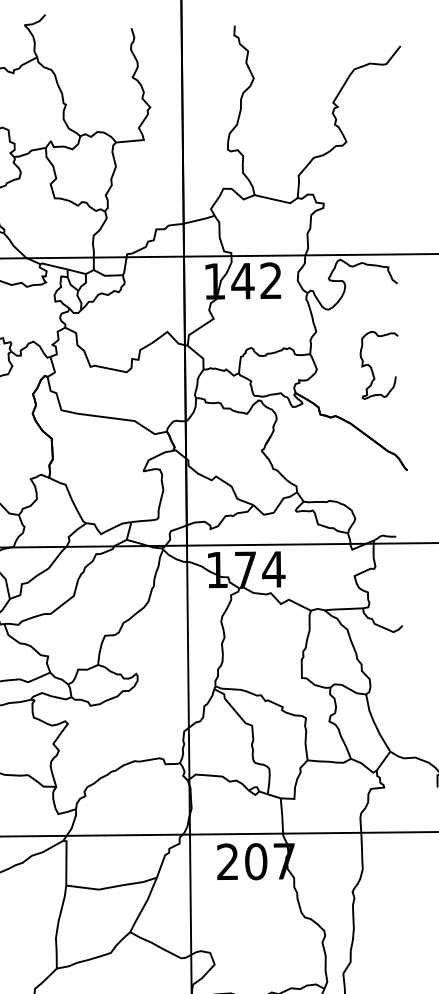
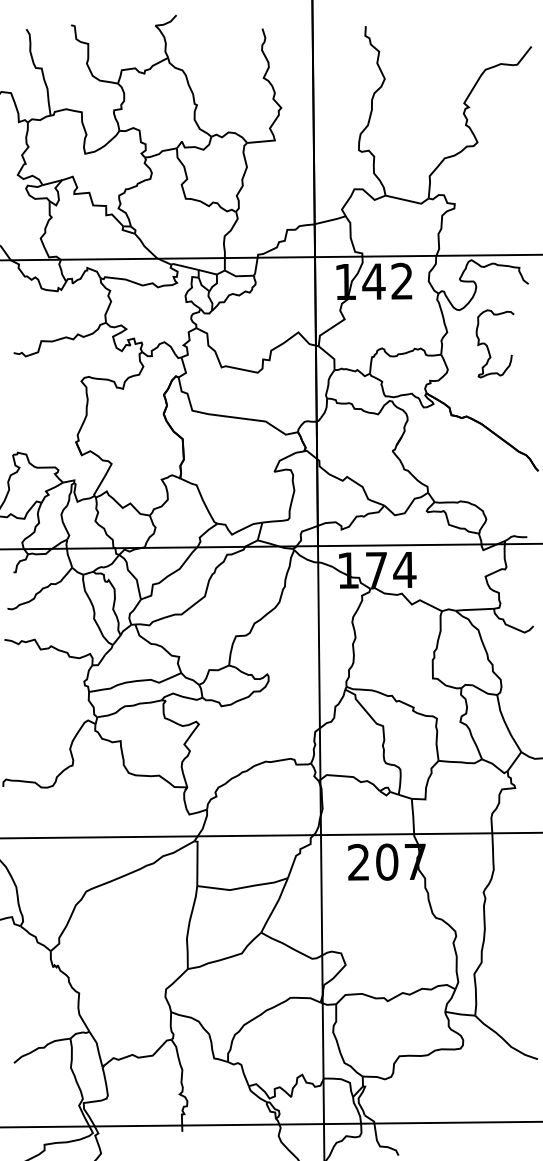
curve: (372, 368) -> (488, 346), moved

